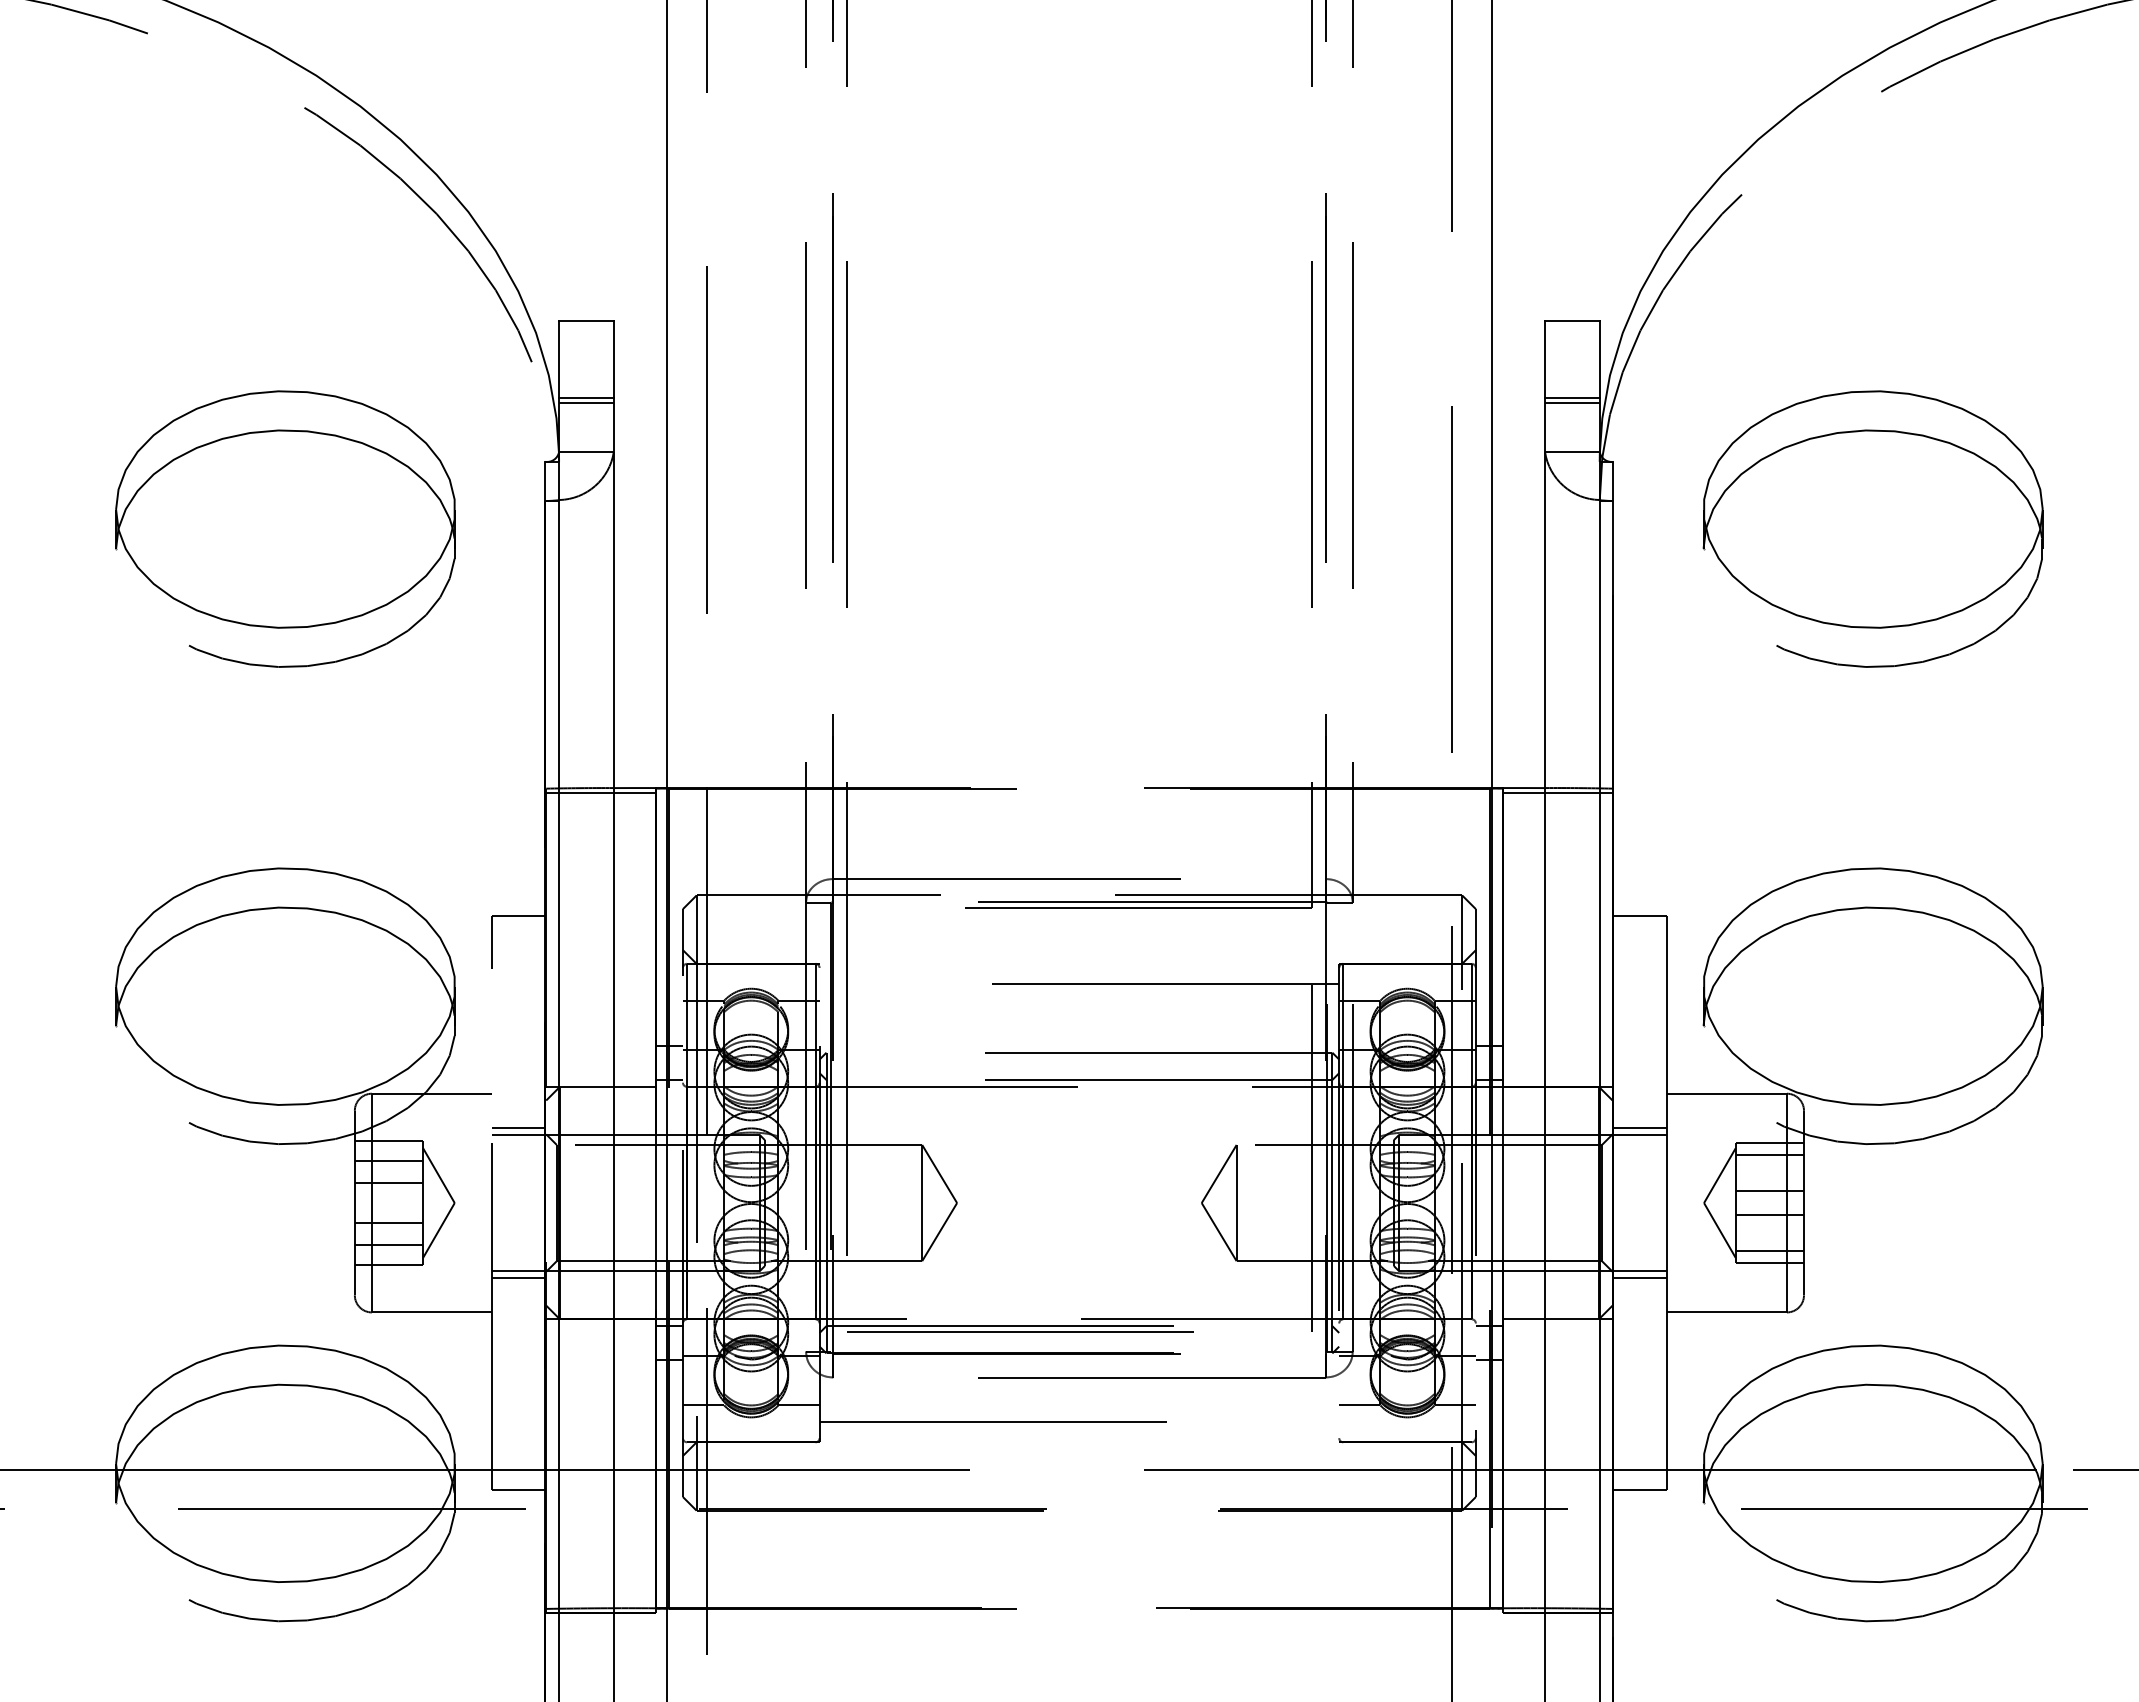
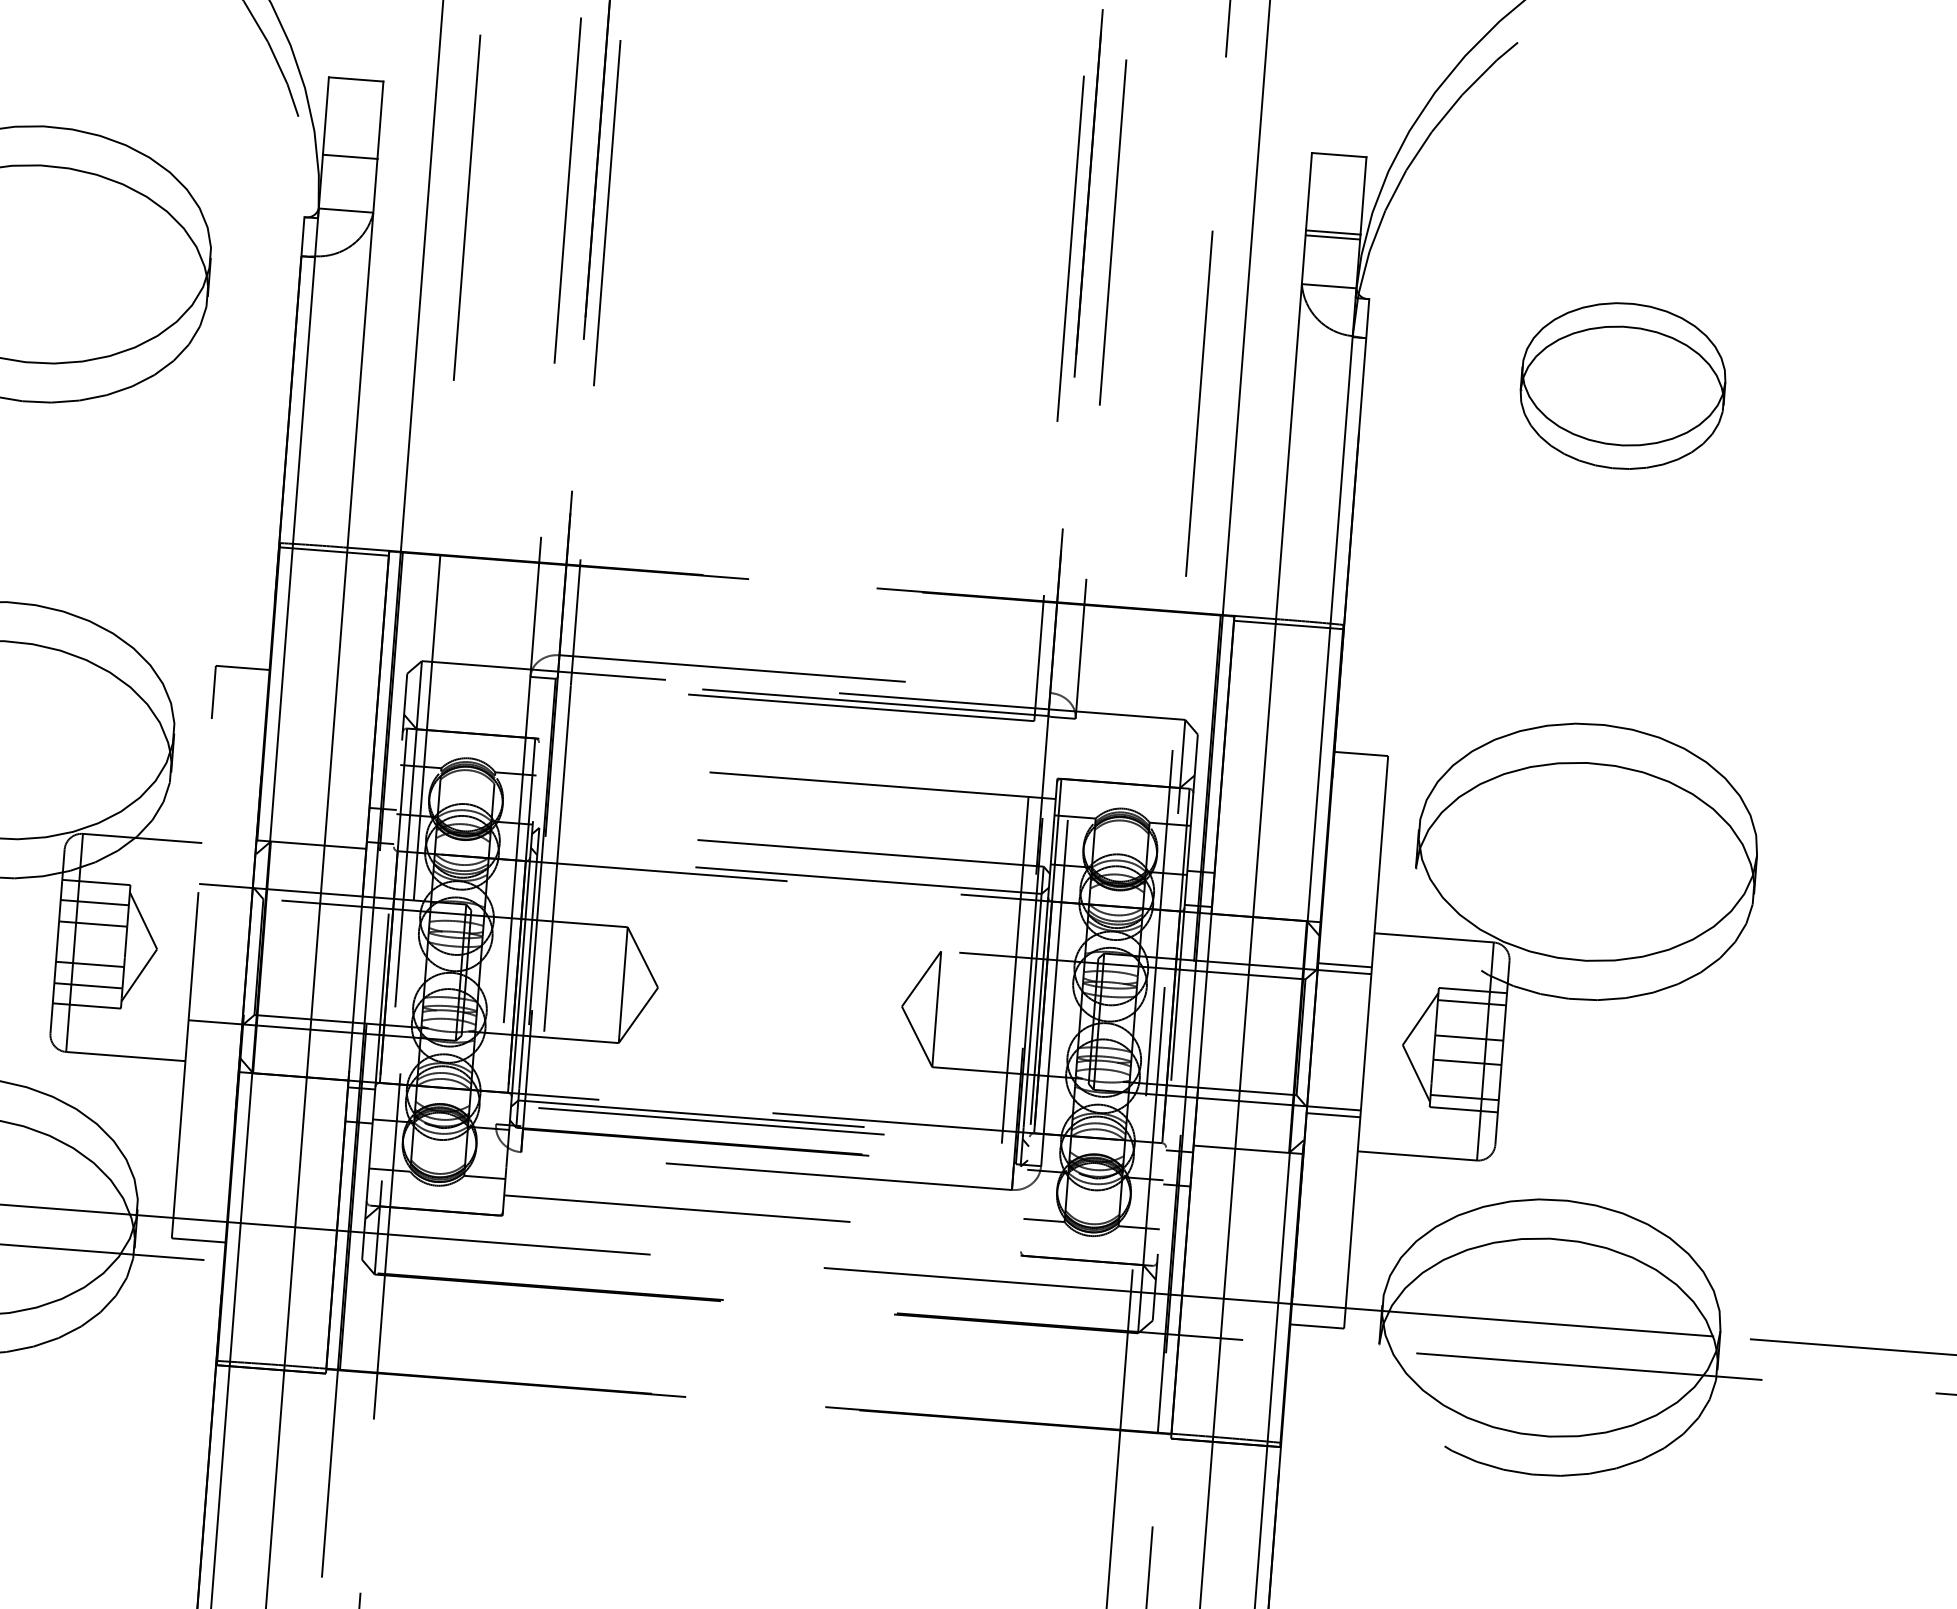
line: (586, 403) -> (349, 162), removed
part: (1872, 528) -> (1622, 385), size x0.6
line: (518, 1127) -> (226, 878), removed
line: (518, 1278) -> (214, 1029), removed

